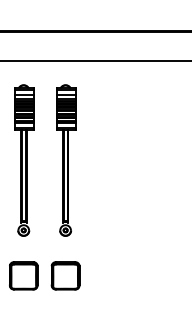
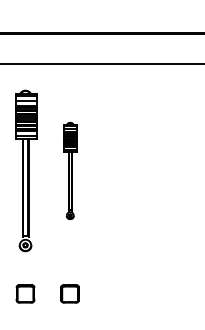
part: (65, 160) -> (70, 170), size x0.6
part: (23, 275) -> (25, 293), size x0.6
part: (65, 275) -> (69, 293), size x0.6

